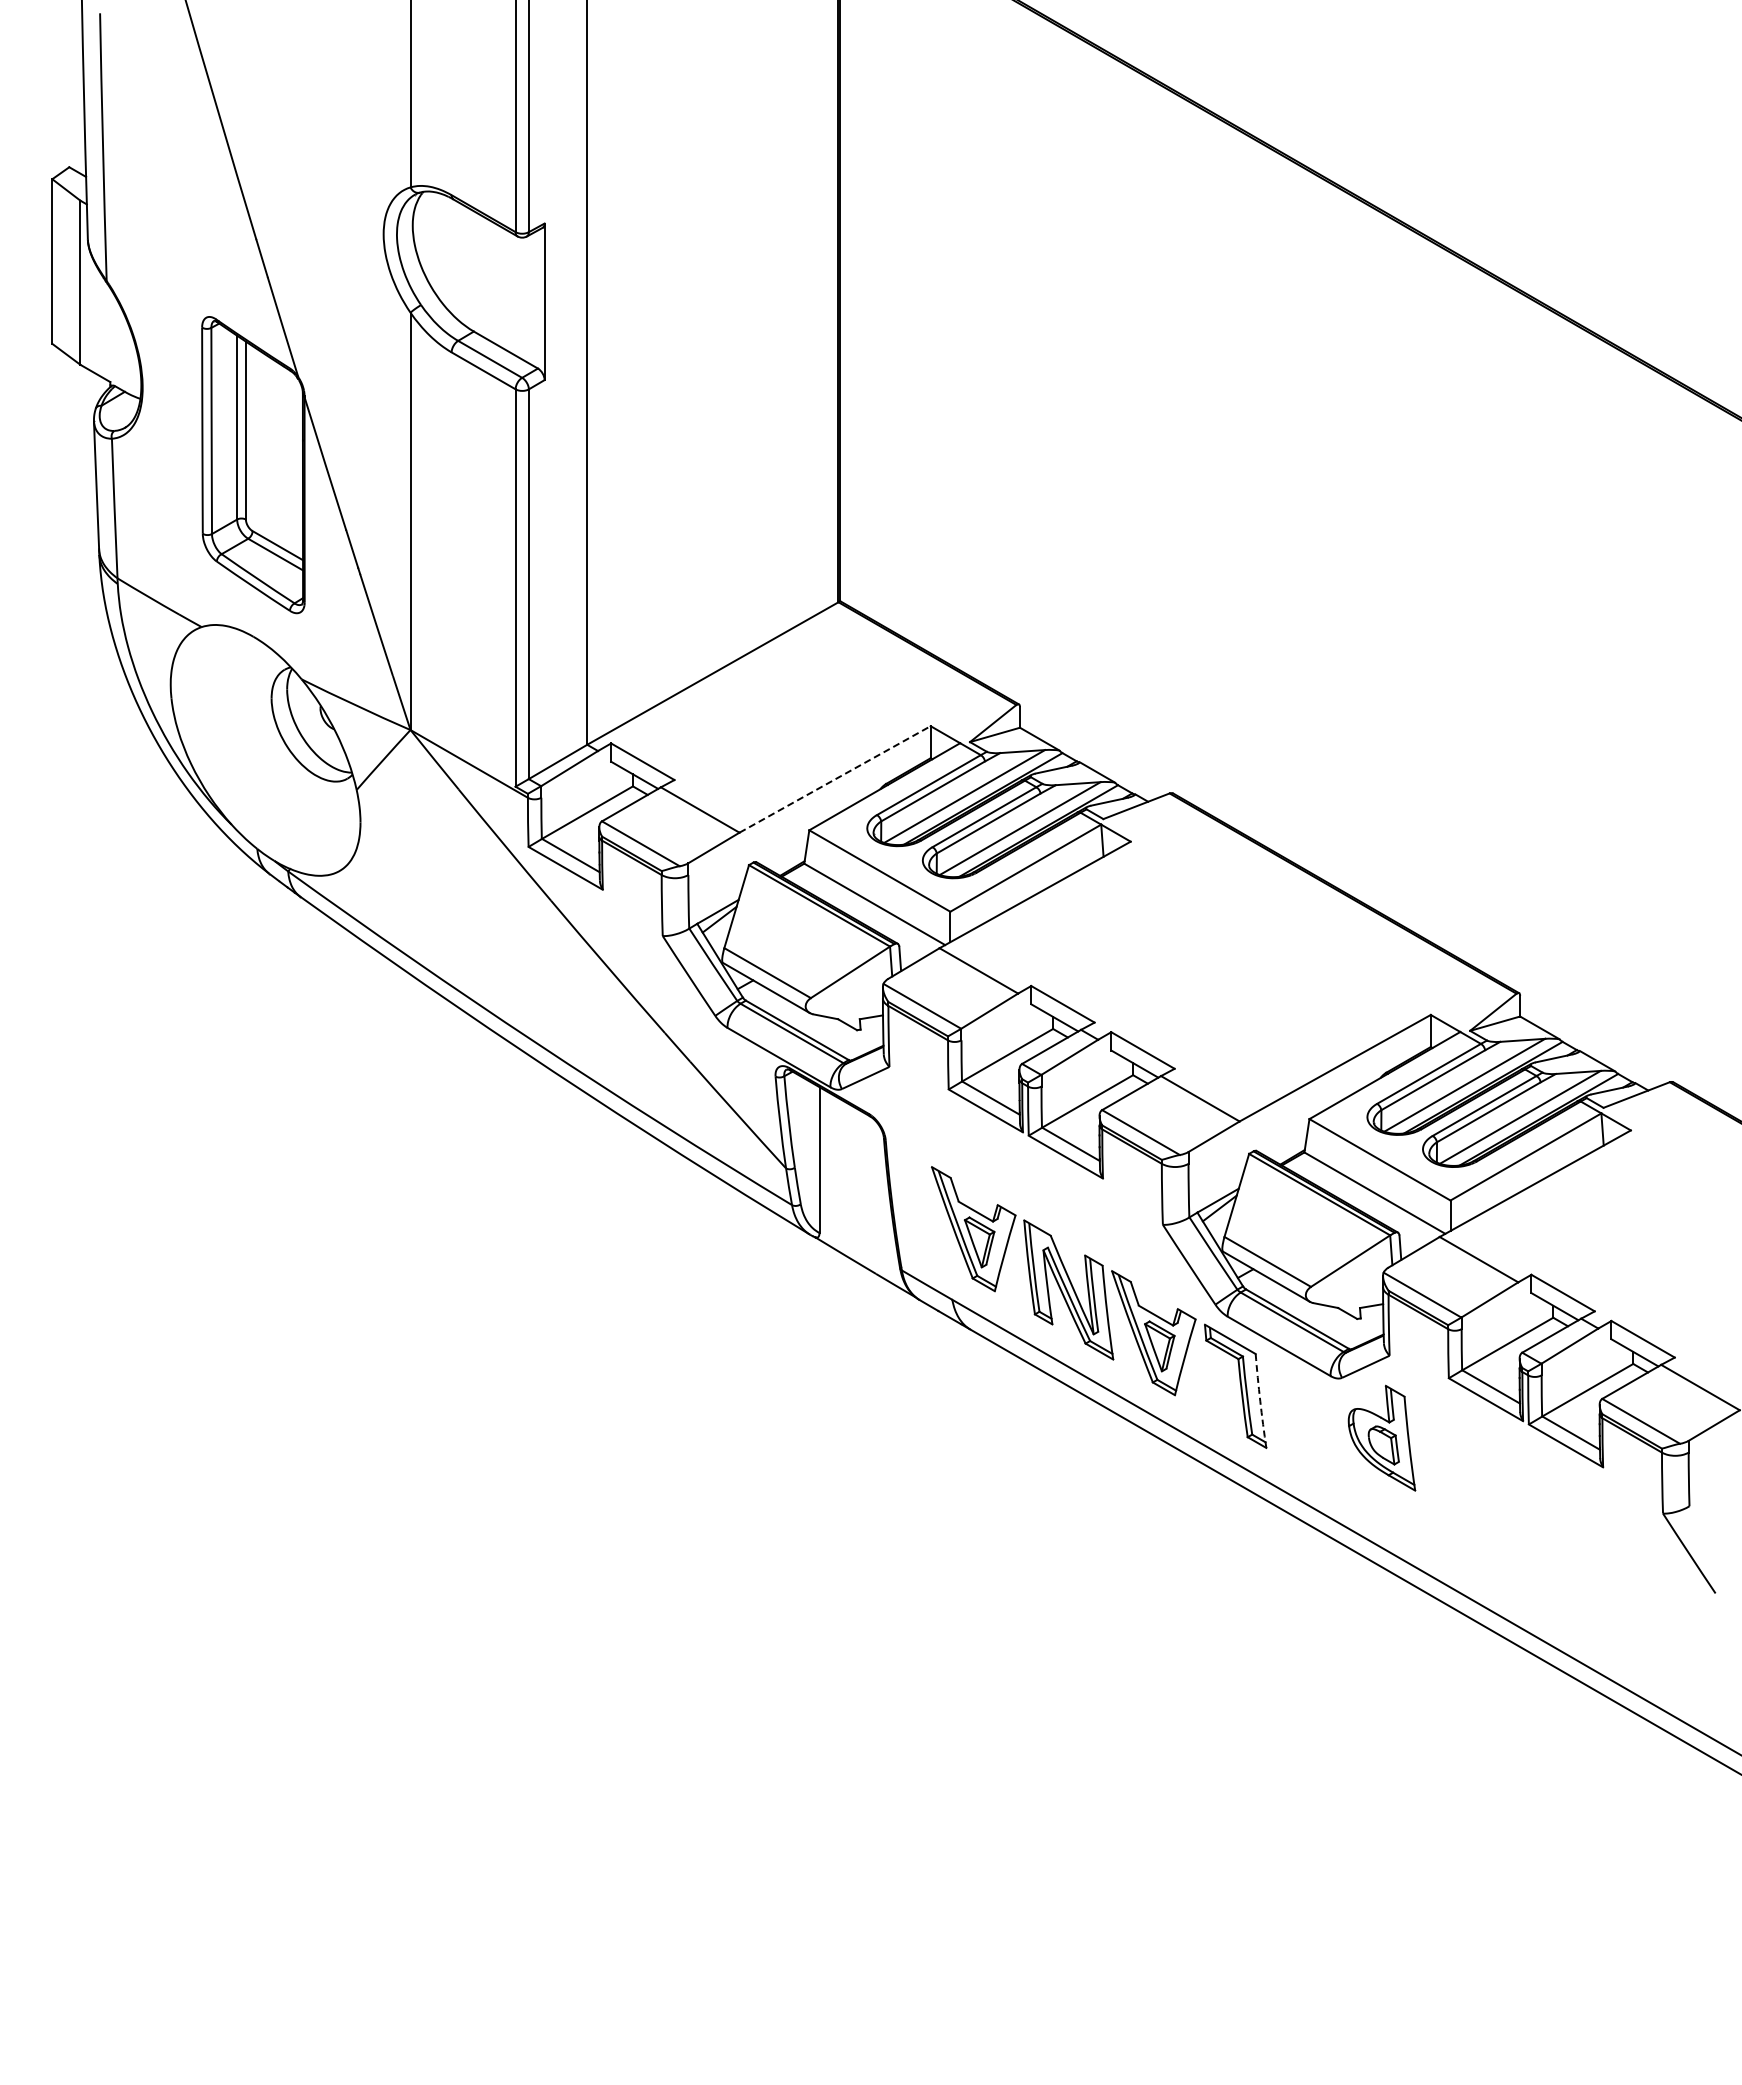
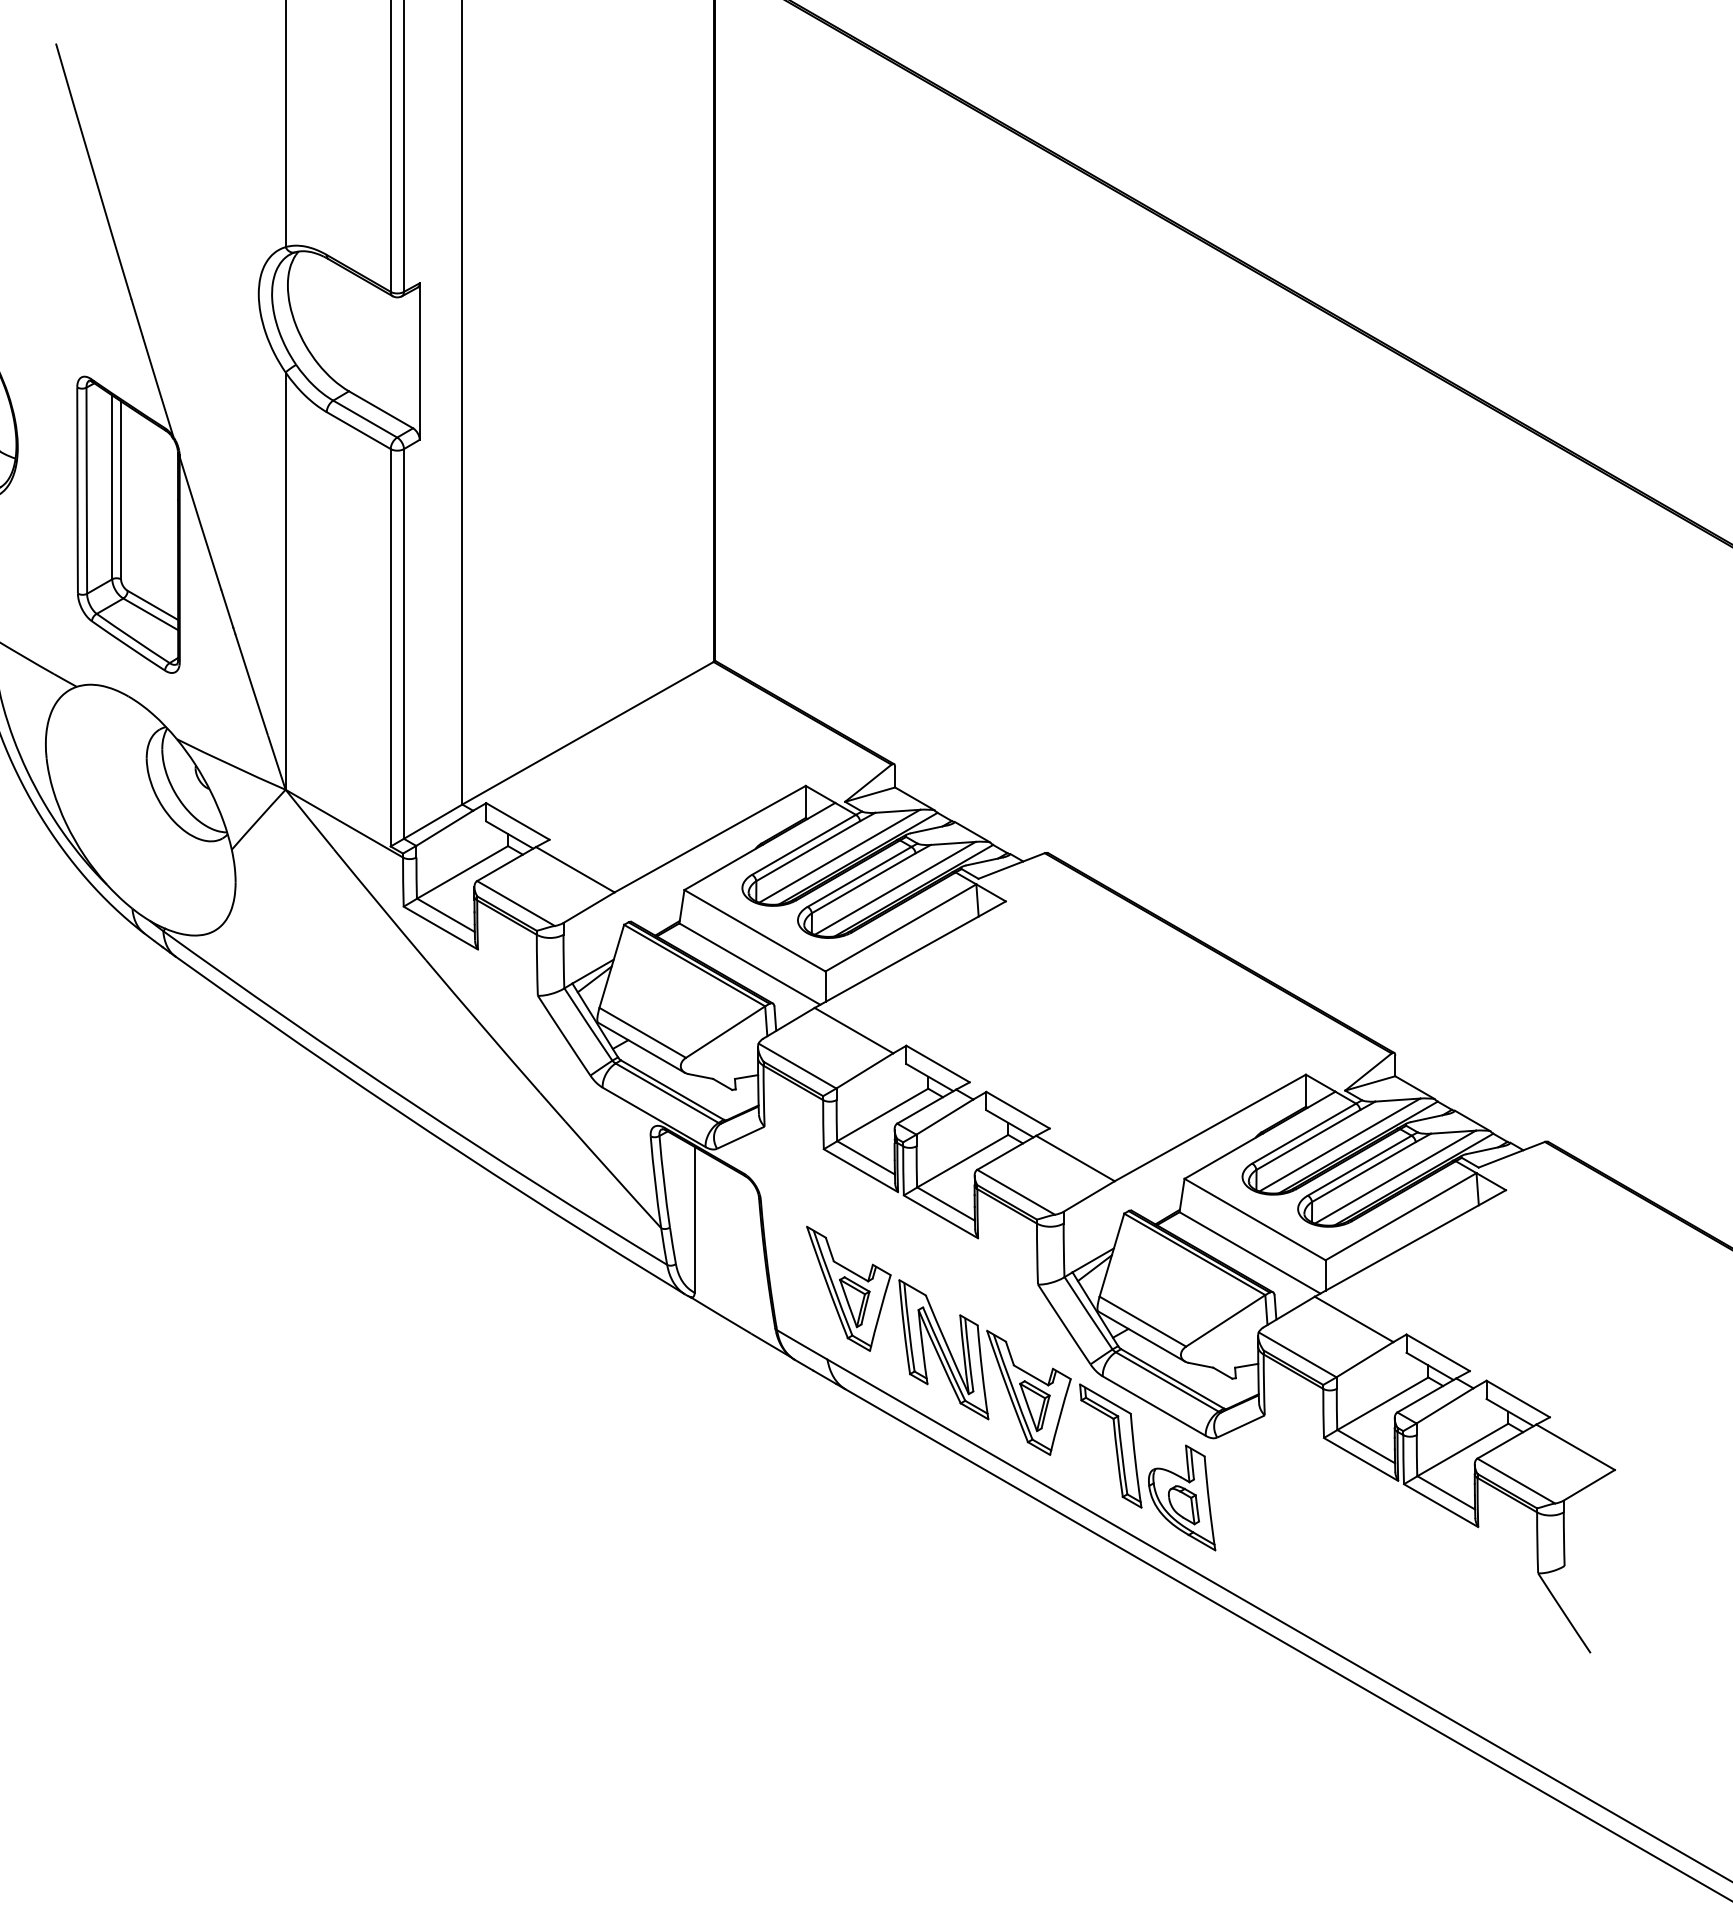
line: (835, 779) -> (710, 839), dashed -> solid
arc: (1260, 1401) -> (1135, 1461), dashed -> solid
part: (1381, 1437) -> (1181, 1497), moved

